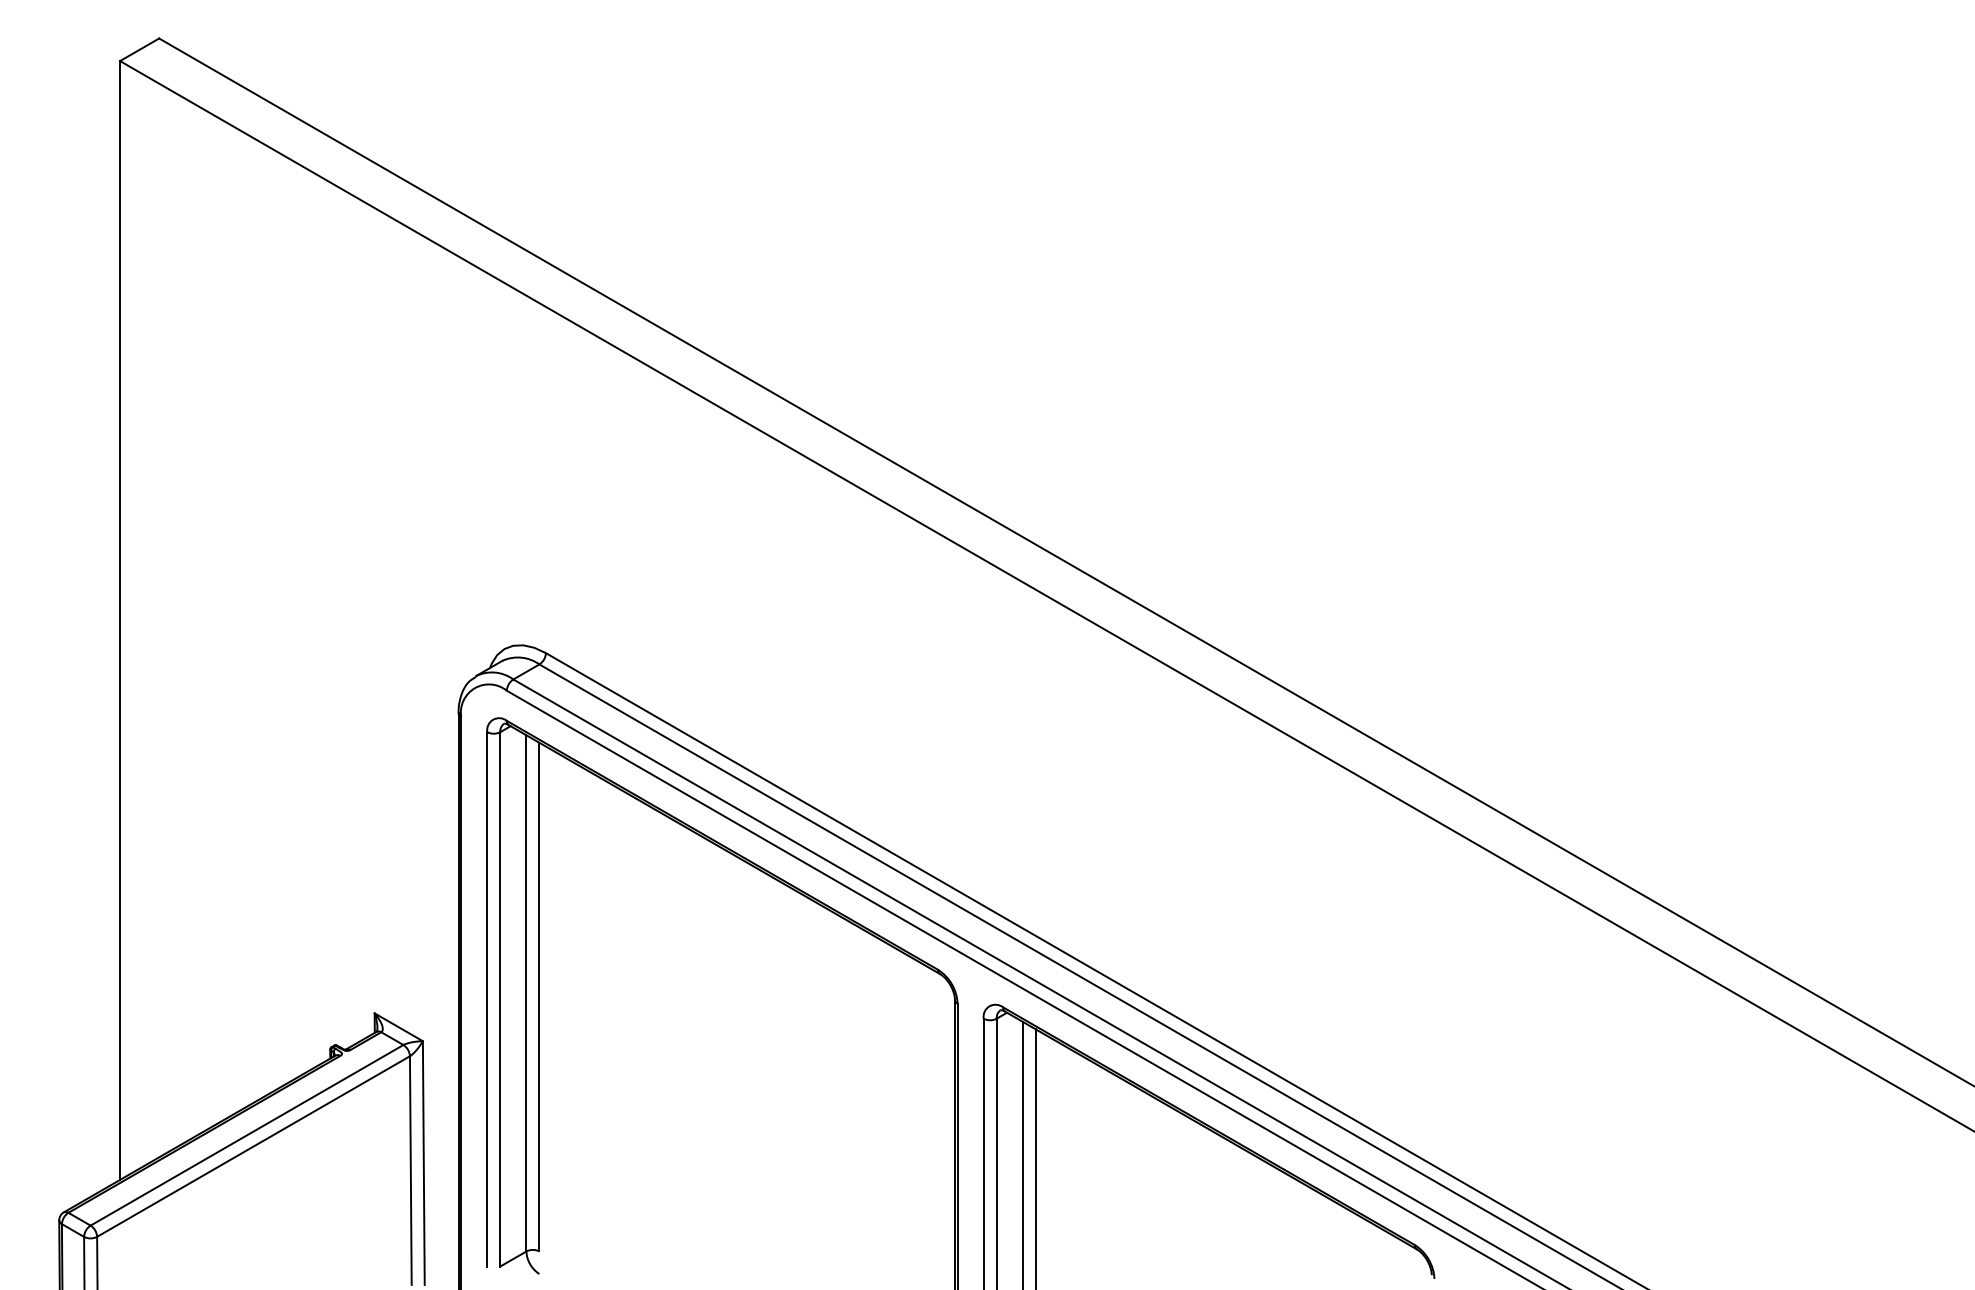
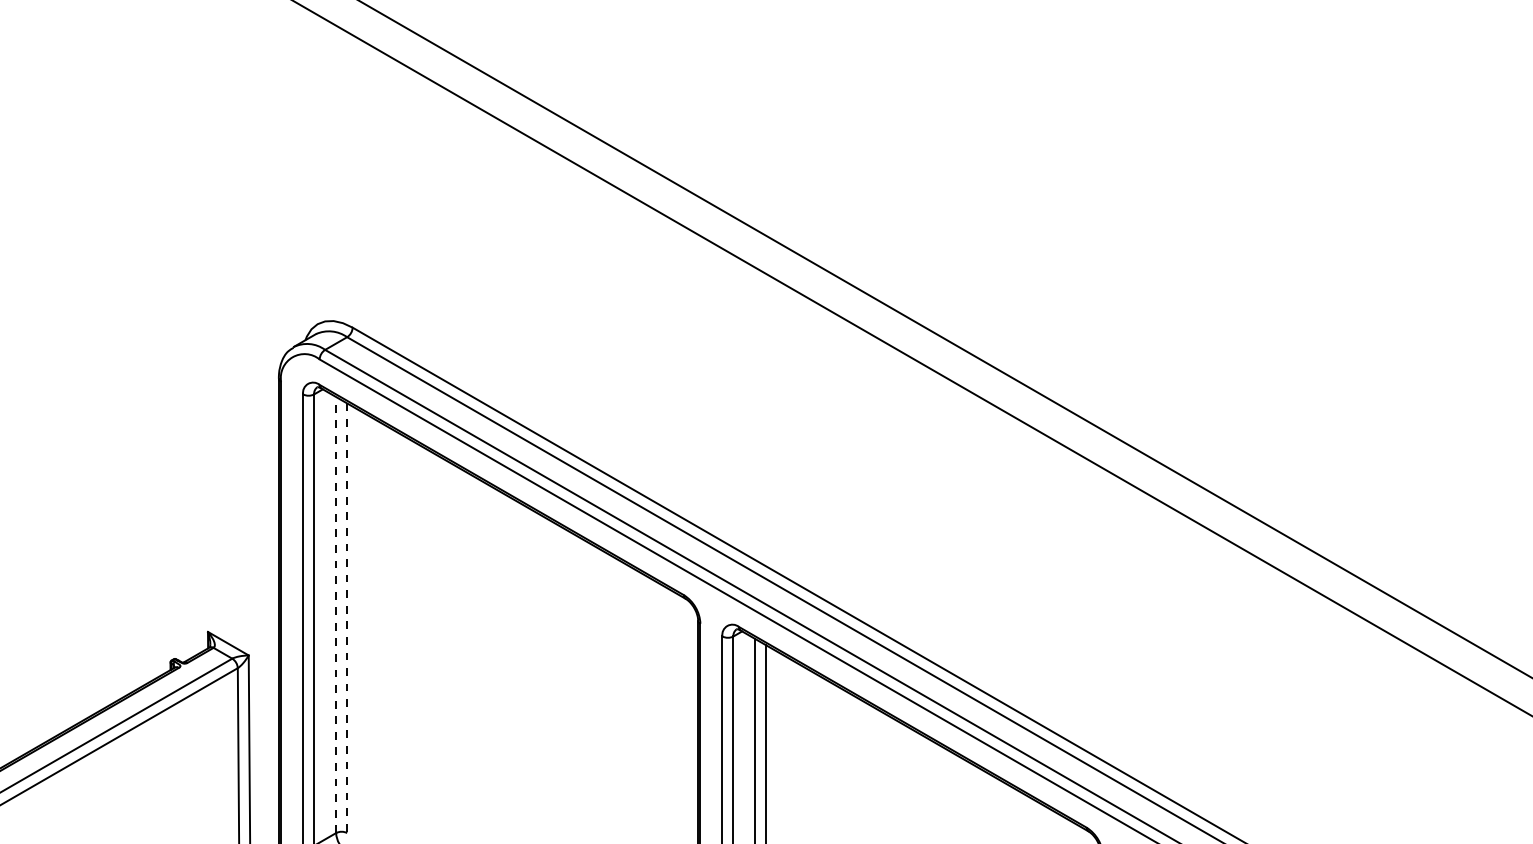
line: (526, 992) -> (336, 614), solid -> dashed
line: (539, 997) -> (347, 618), solid -> dashed

